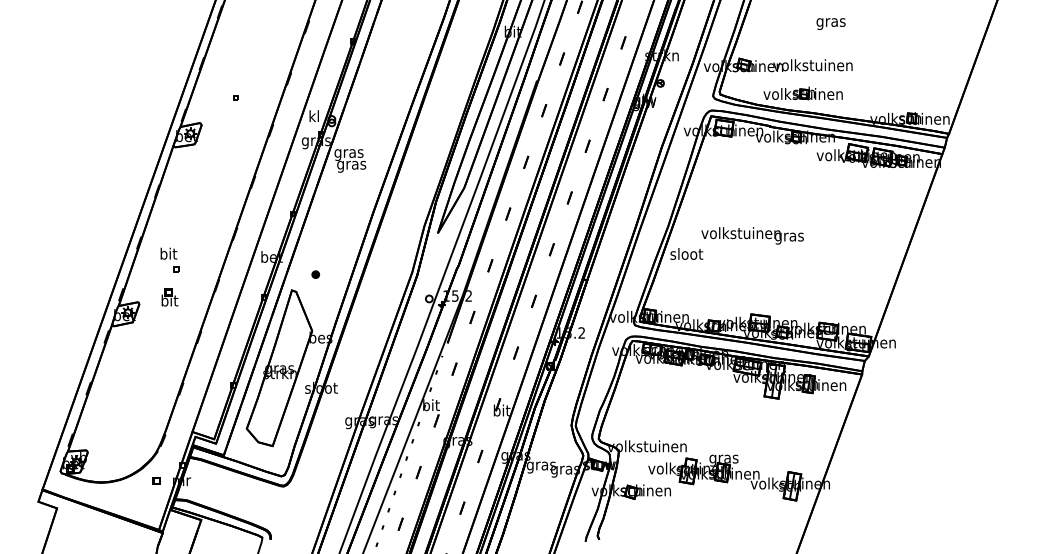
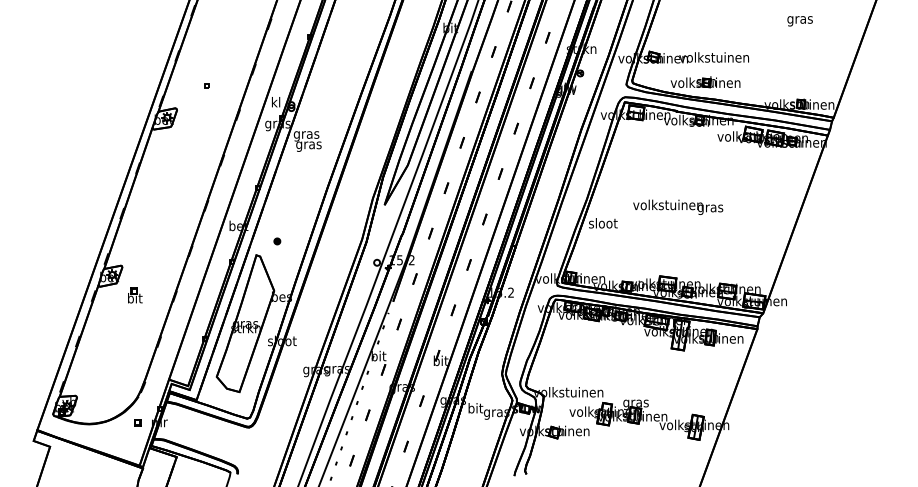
text: (830, 24) -> (799, 21), moved
text: (752, 234) -> (678, 206), moved
part: (170, 259) -> (149, 228), removed
part: (170, 297) -> (135, 295), moved
text: (541, 465) -> (475, 409), gras -> bit

